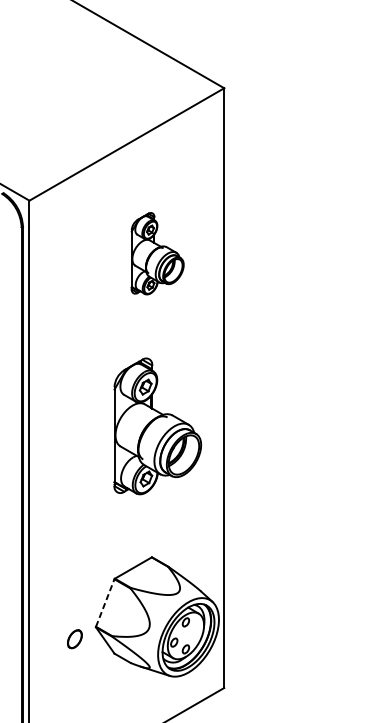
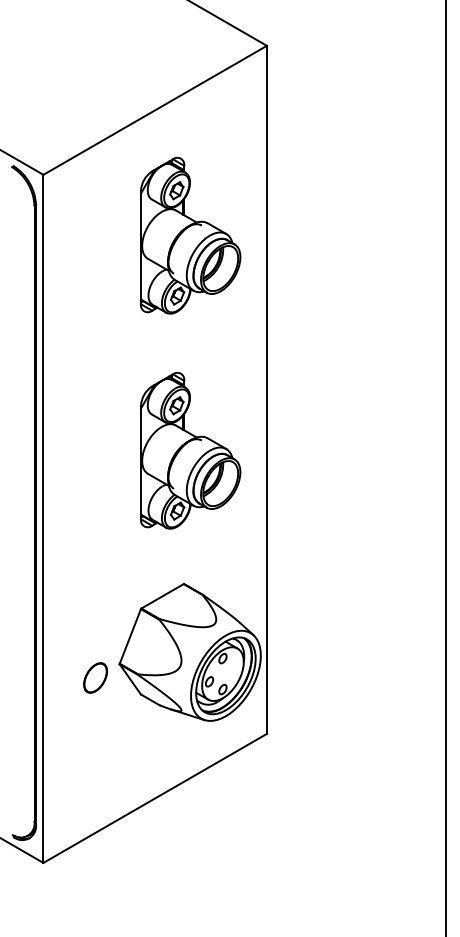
part: (157, 253) -> (190, 235), size x1.67
part: (157, 426) -> (190, 450), moved
line: (105, 602) -> (130, 635), dashed -> solid
part: (74, 638) -> (95, 677), size x1.43

